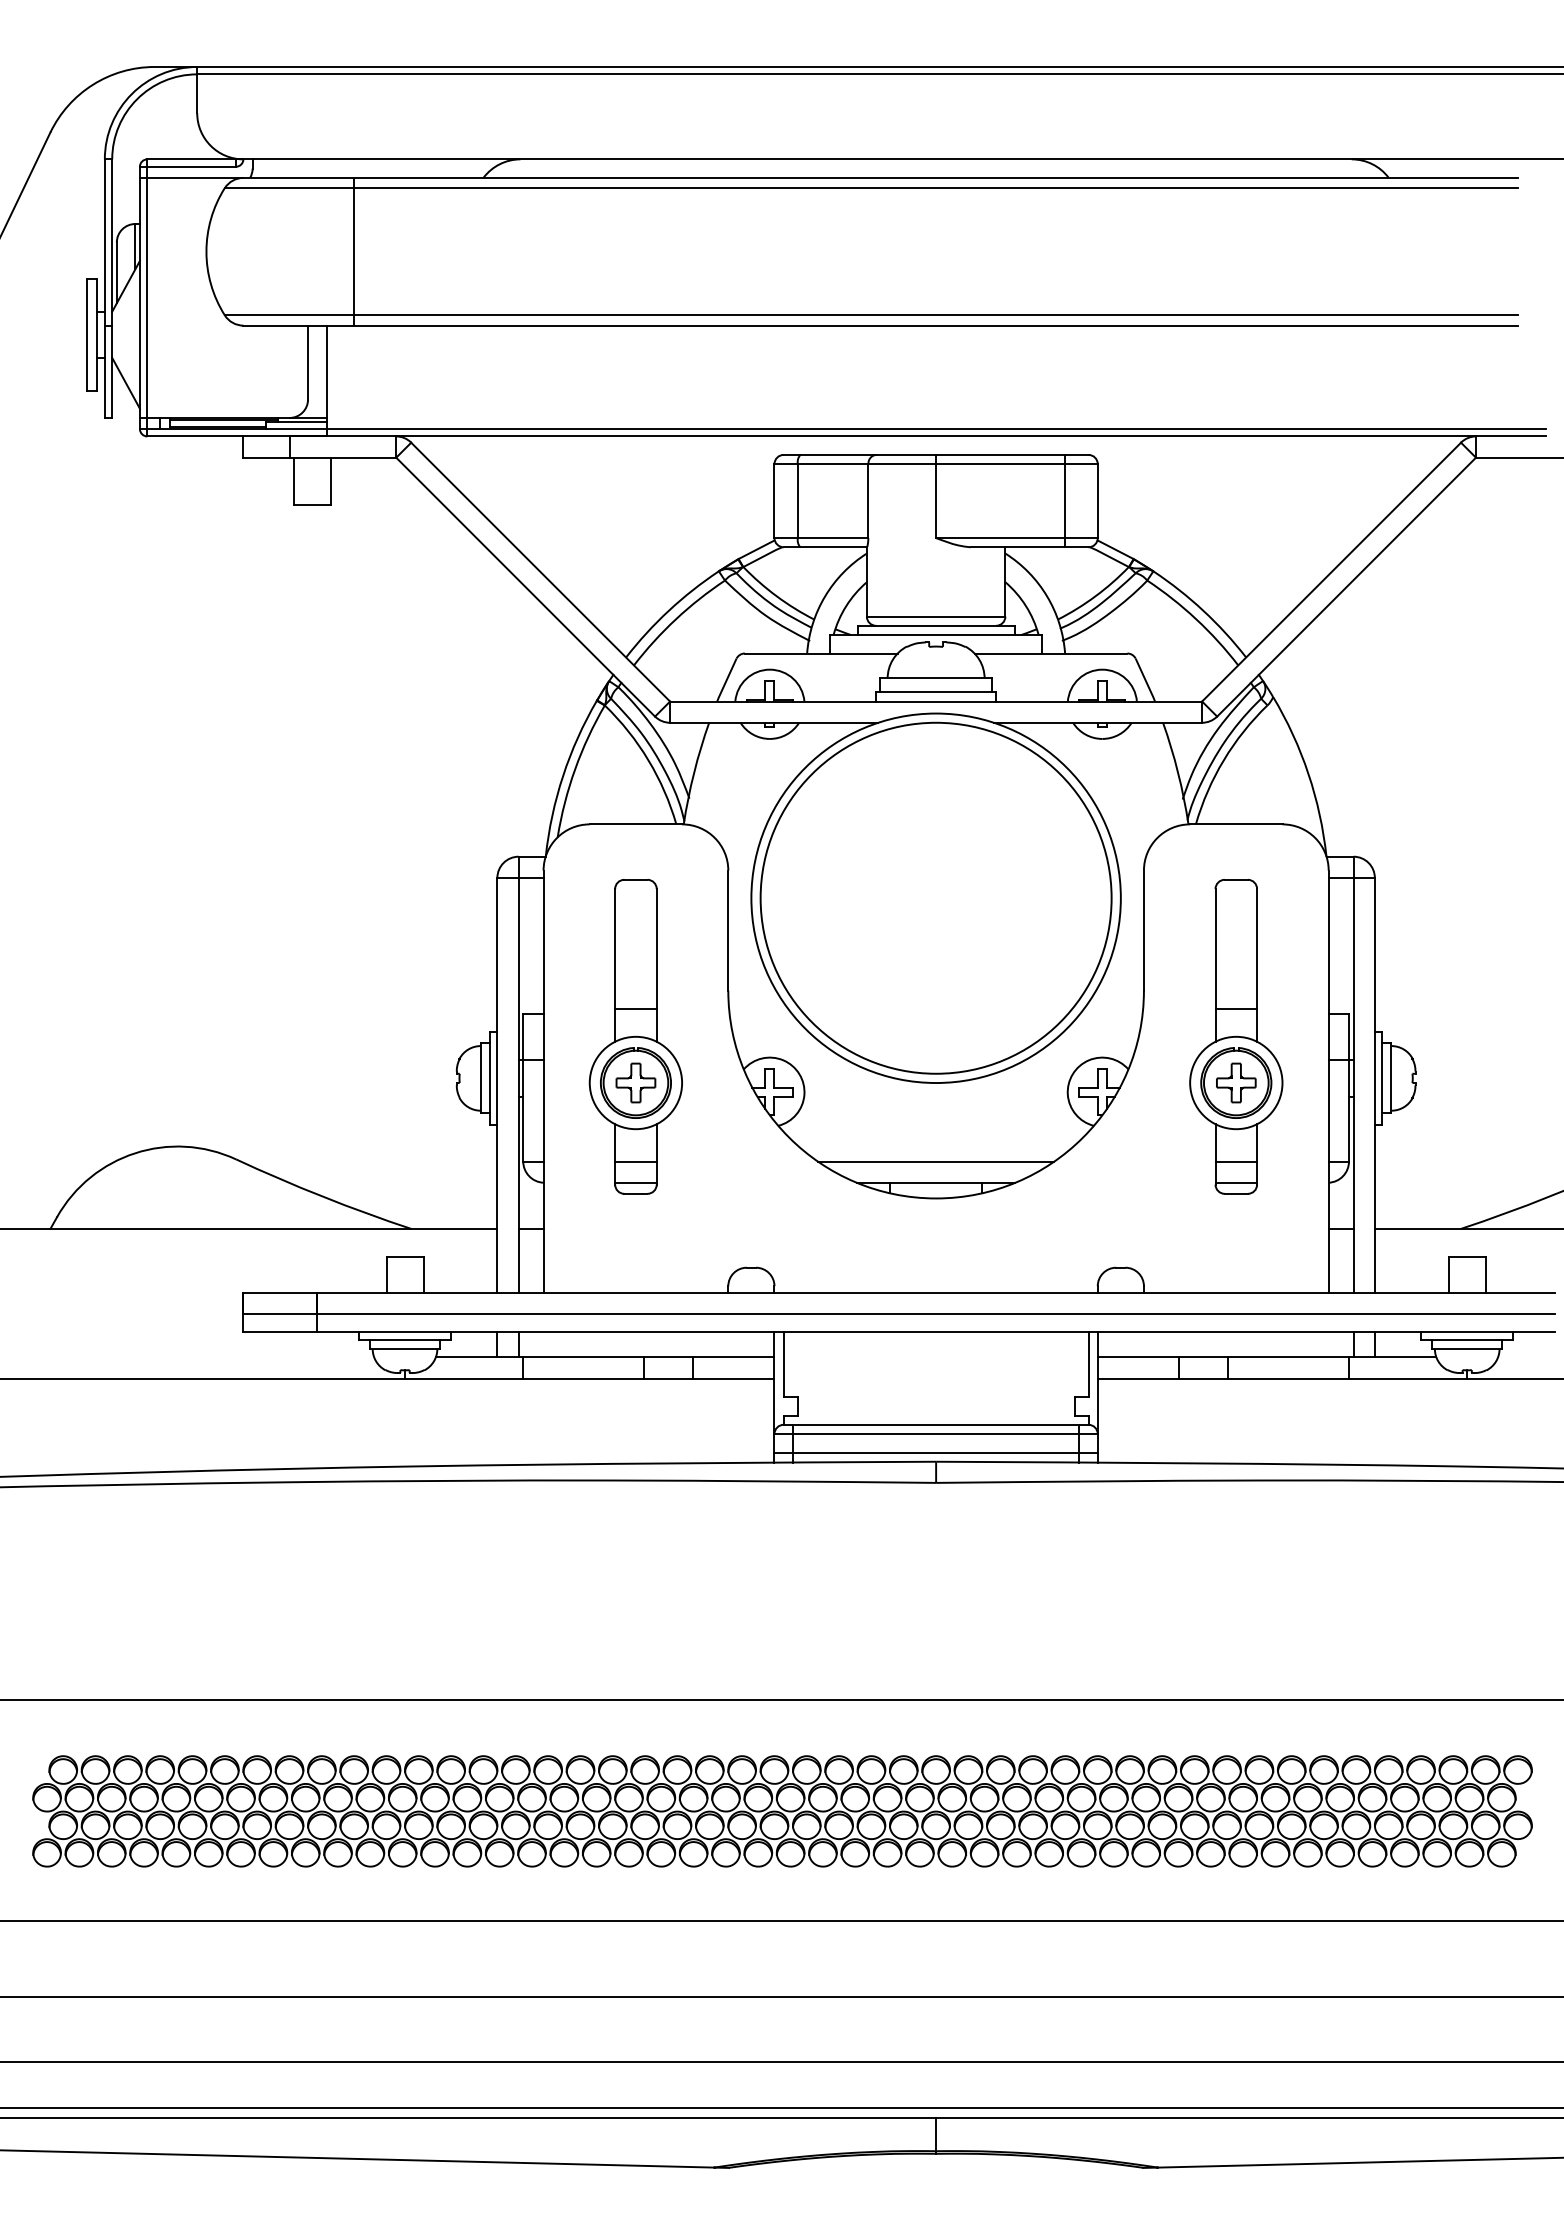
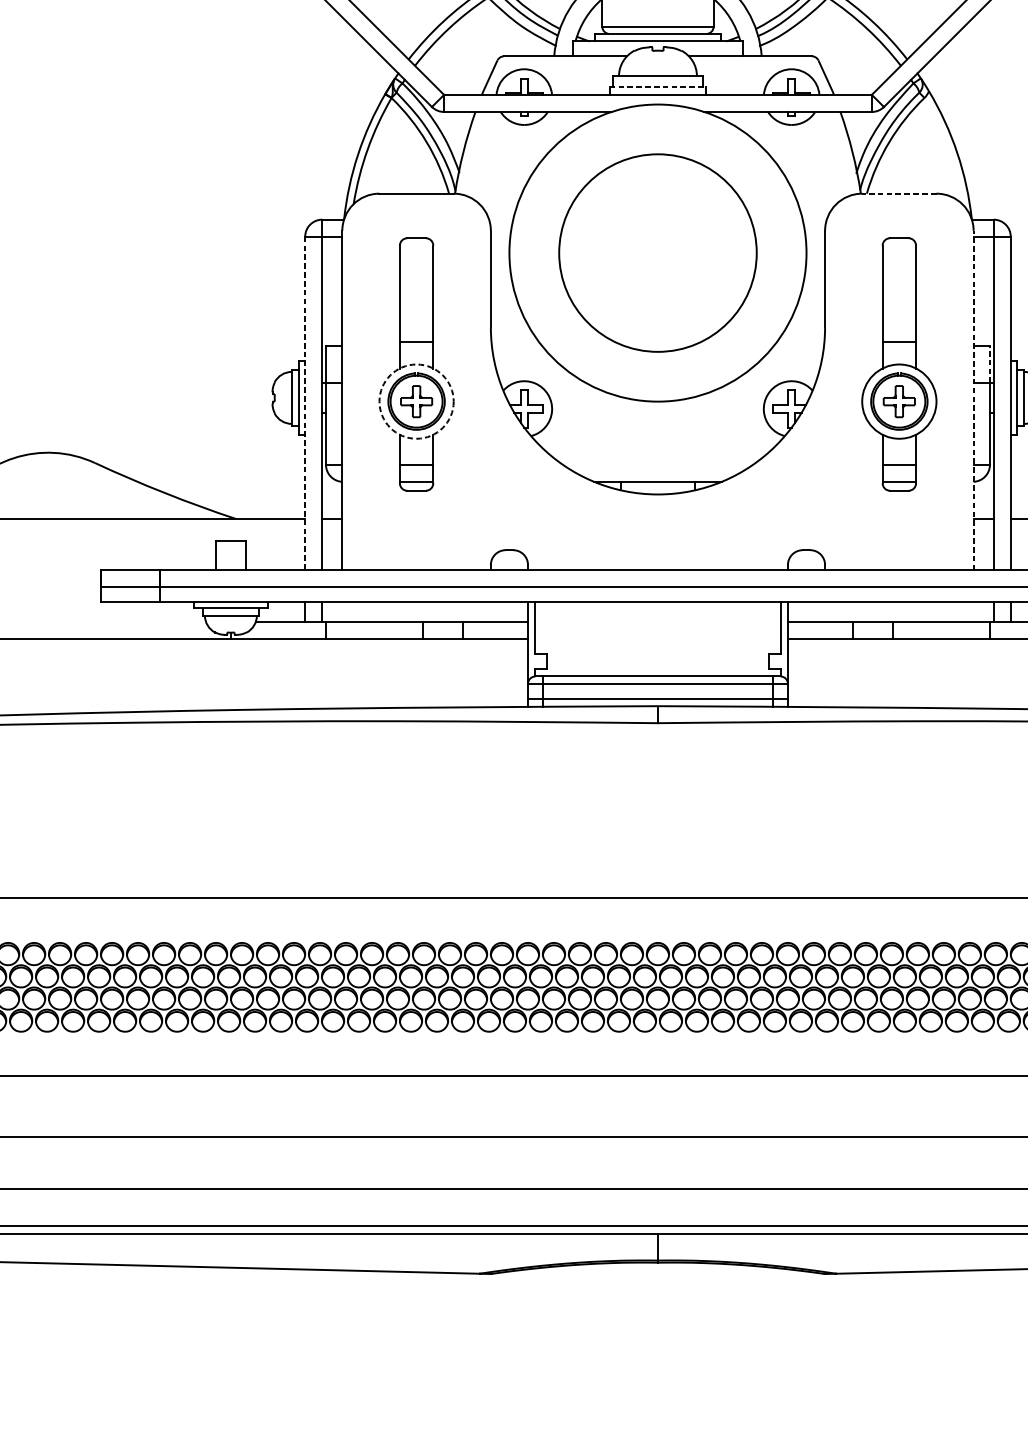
line: (936, 692) -> (658, 87), solid -> dashed
line: (1235, 824) -> (898, 193), solid -> dashed
circle: (935, 897) -> (657, 252), size x0.7
line: (1349, 1036) -> (990, 364), solid -> dashed
line: (1328, 1081) -> (973, 400), solid -> dashed
circle: (635, 1082) -> (416, 401), solid -> dashed
line: (497, 1085) -> (305, 403), solid -> dashed
line: (935, 1161) -> (657, 464), removed

